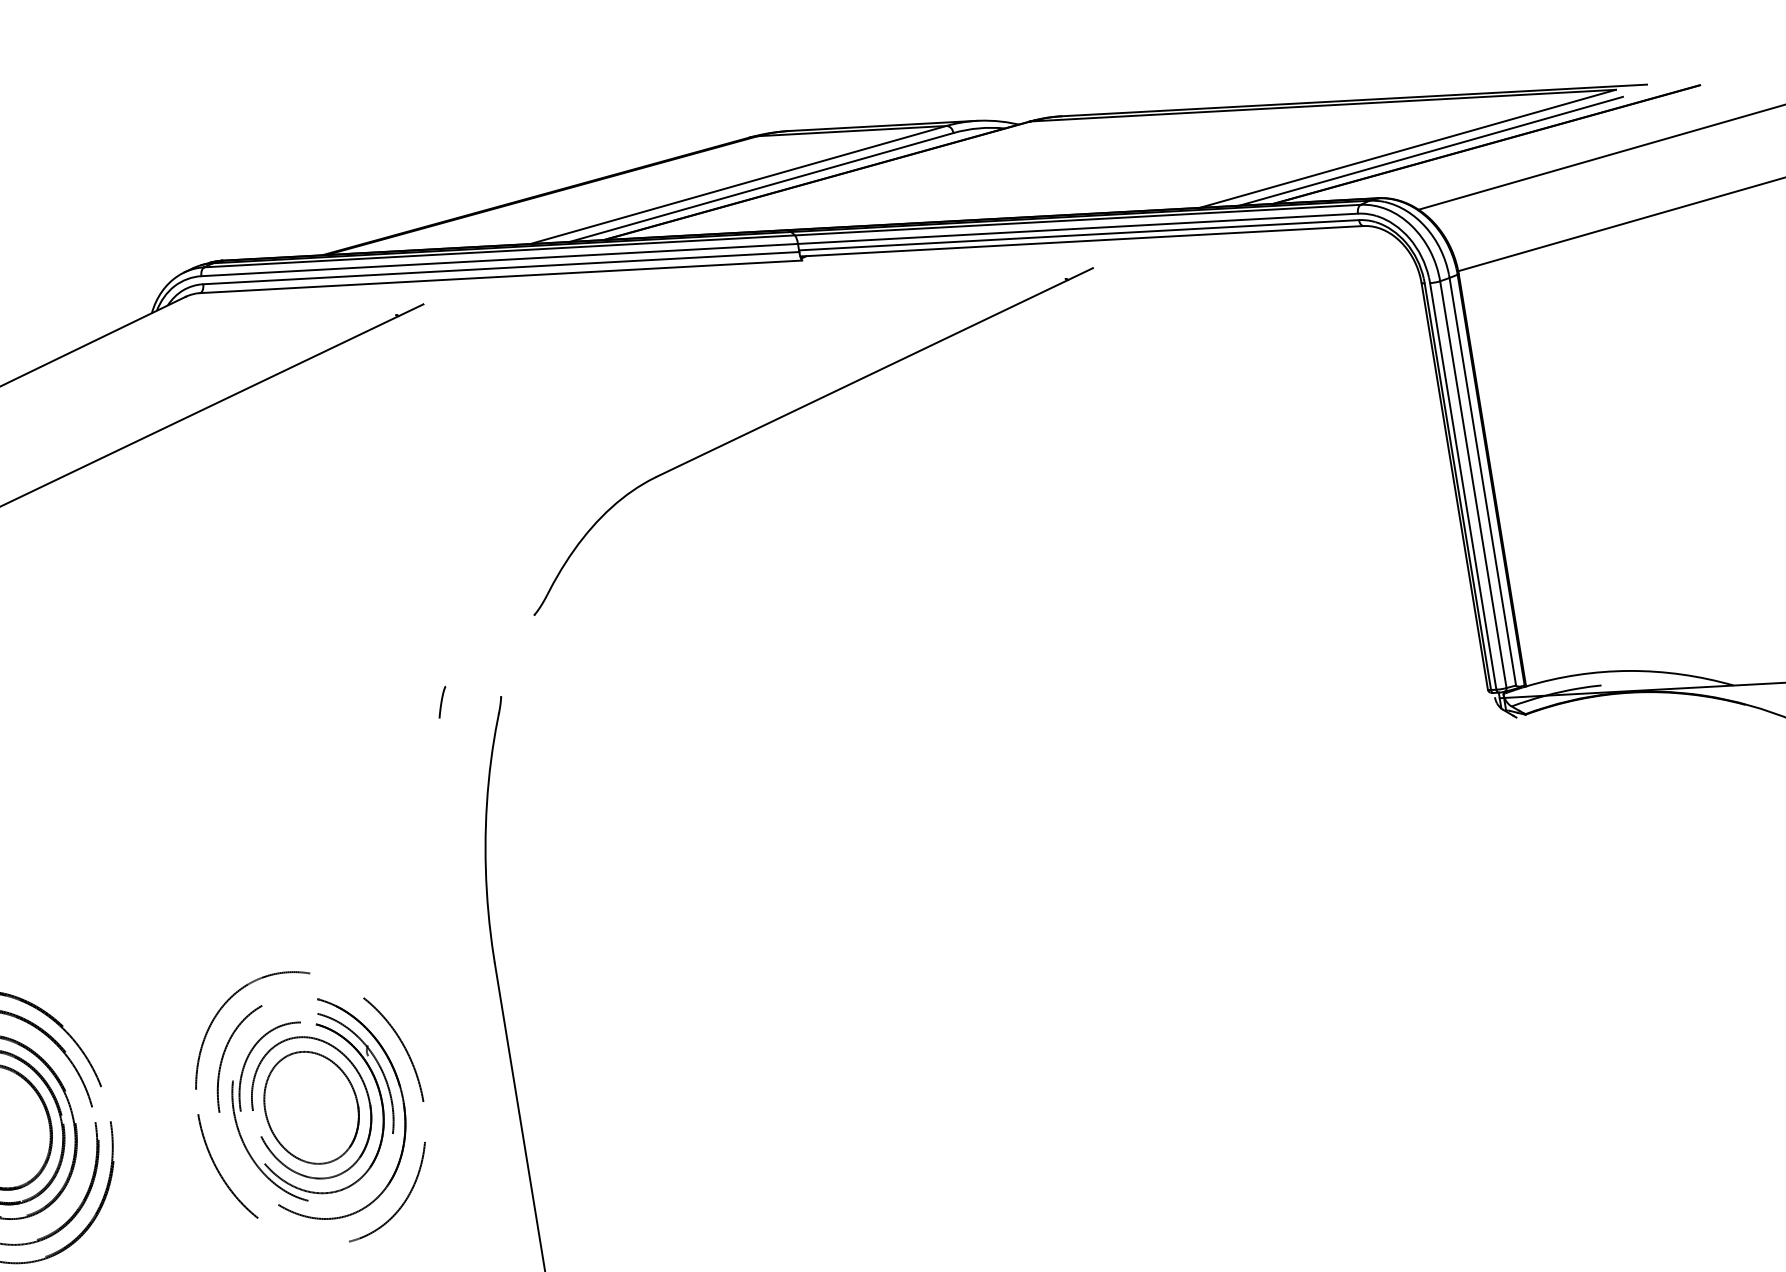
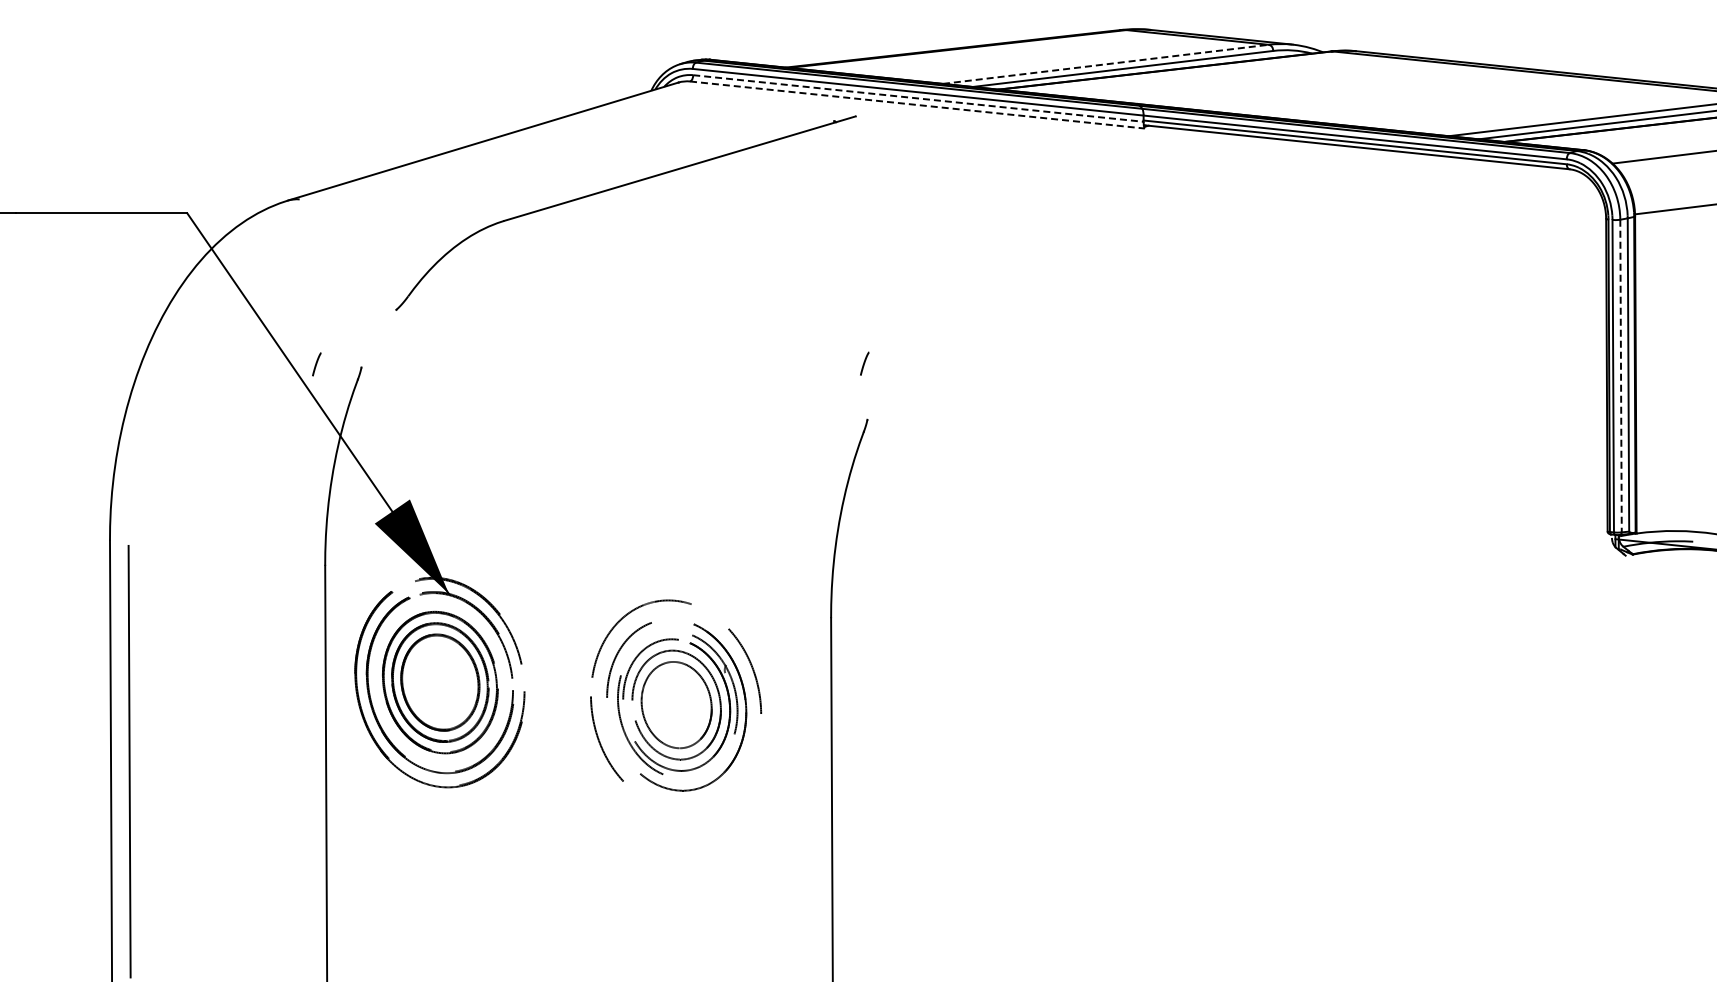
line: (739, 185) -> (1106, 64), solid -> dashed
line: (501, 268) -> (918, 98), solid -> dashed
line: (501, 277) -> (917, 105), solid -> dashed
part: (798, 410) -> (1124, 240), removed
line: (1474, 485) -> (1621, 376), solid -> dashed
line: (441, 701) -> (864, 363), moved
part: (402, 1203) -> (733, 787), removed

